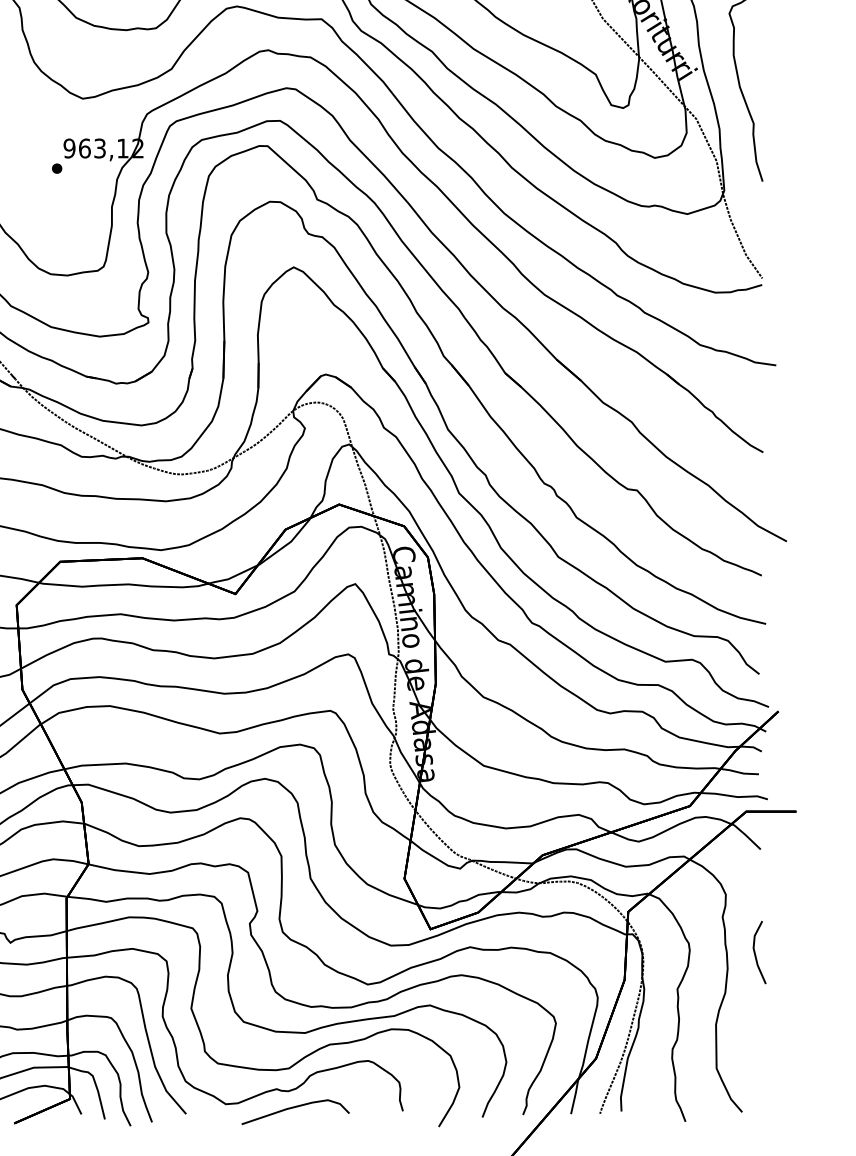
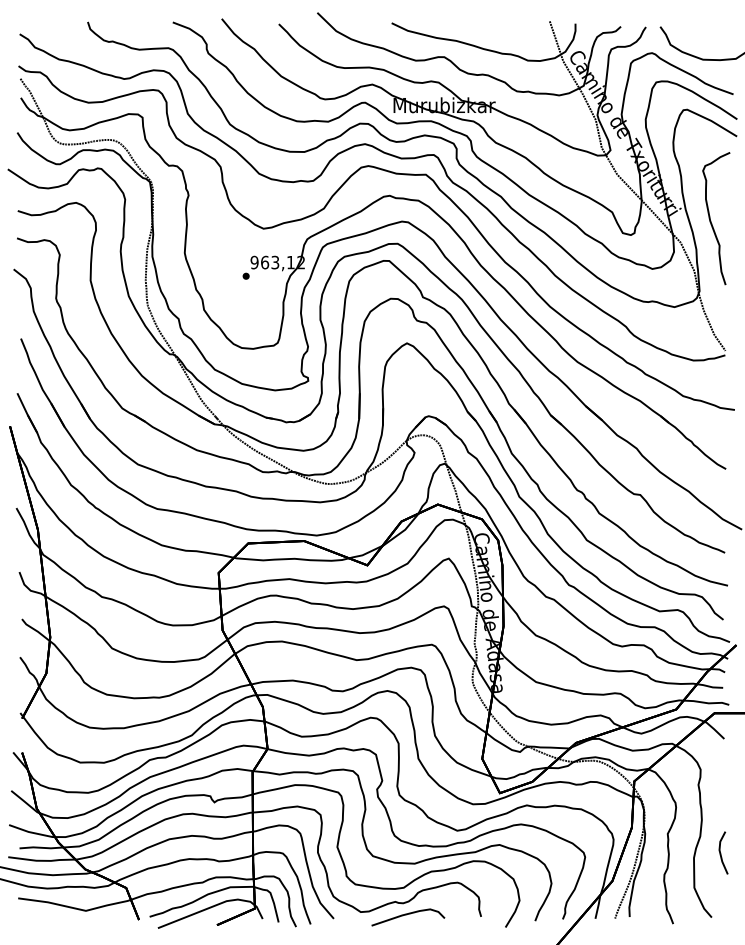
line: (756, 953) -> (721, 853), moved

